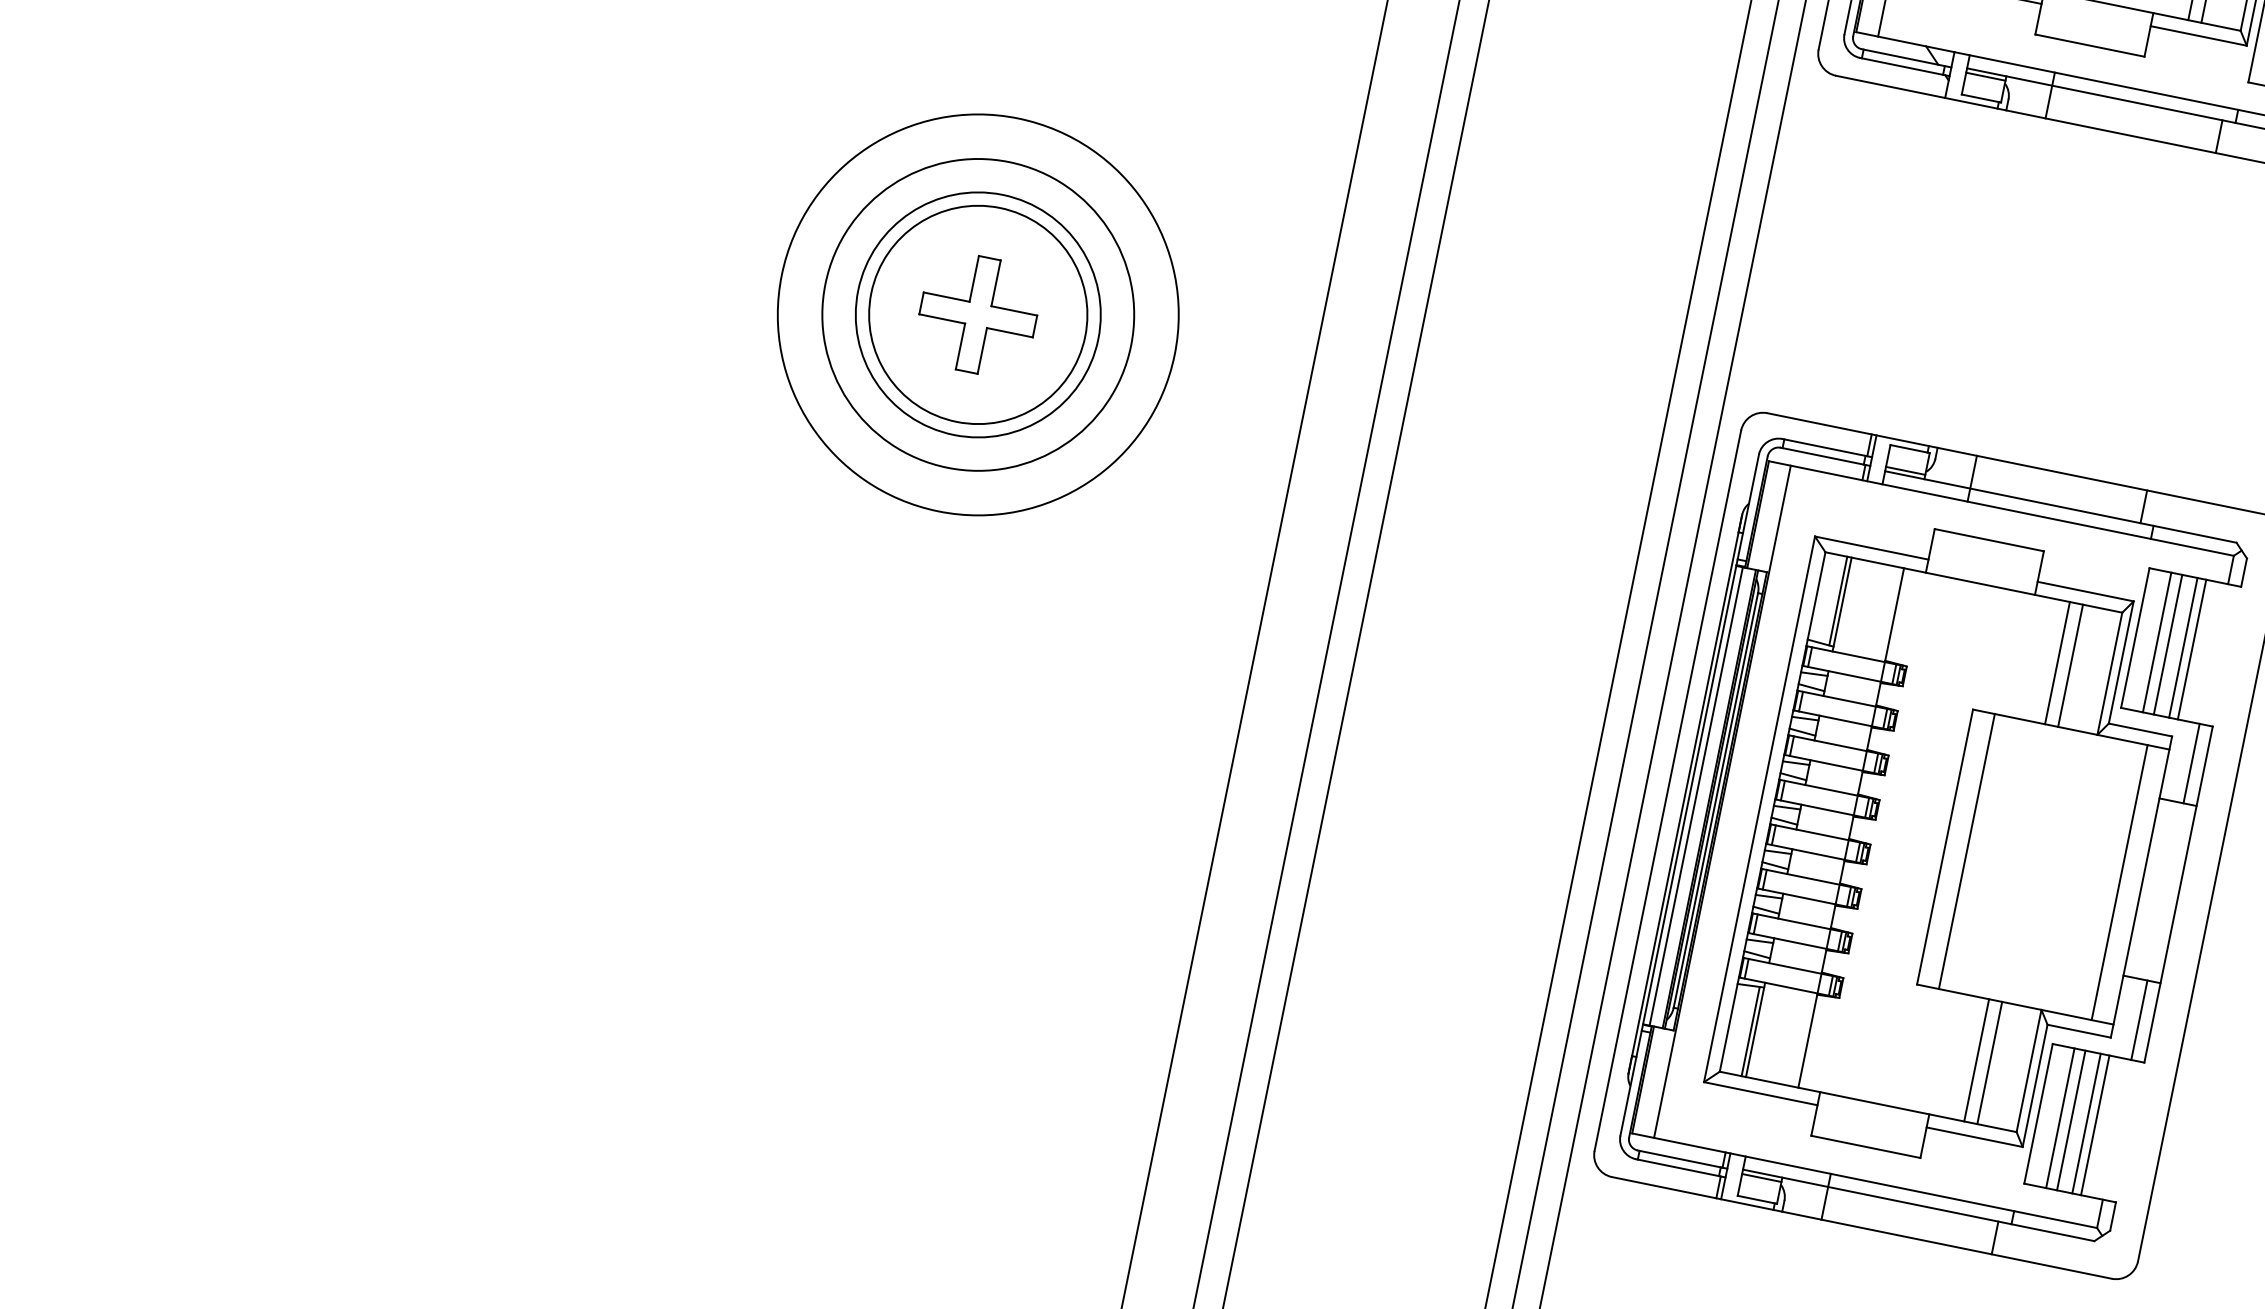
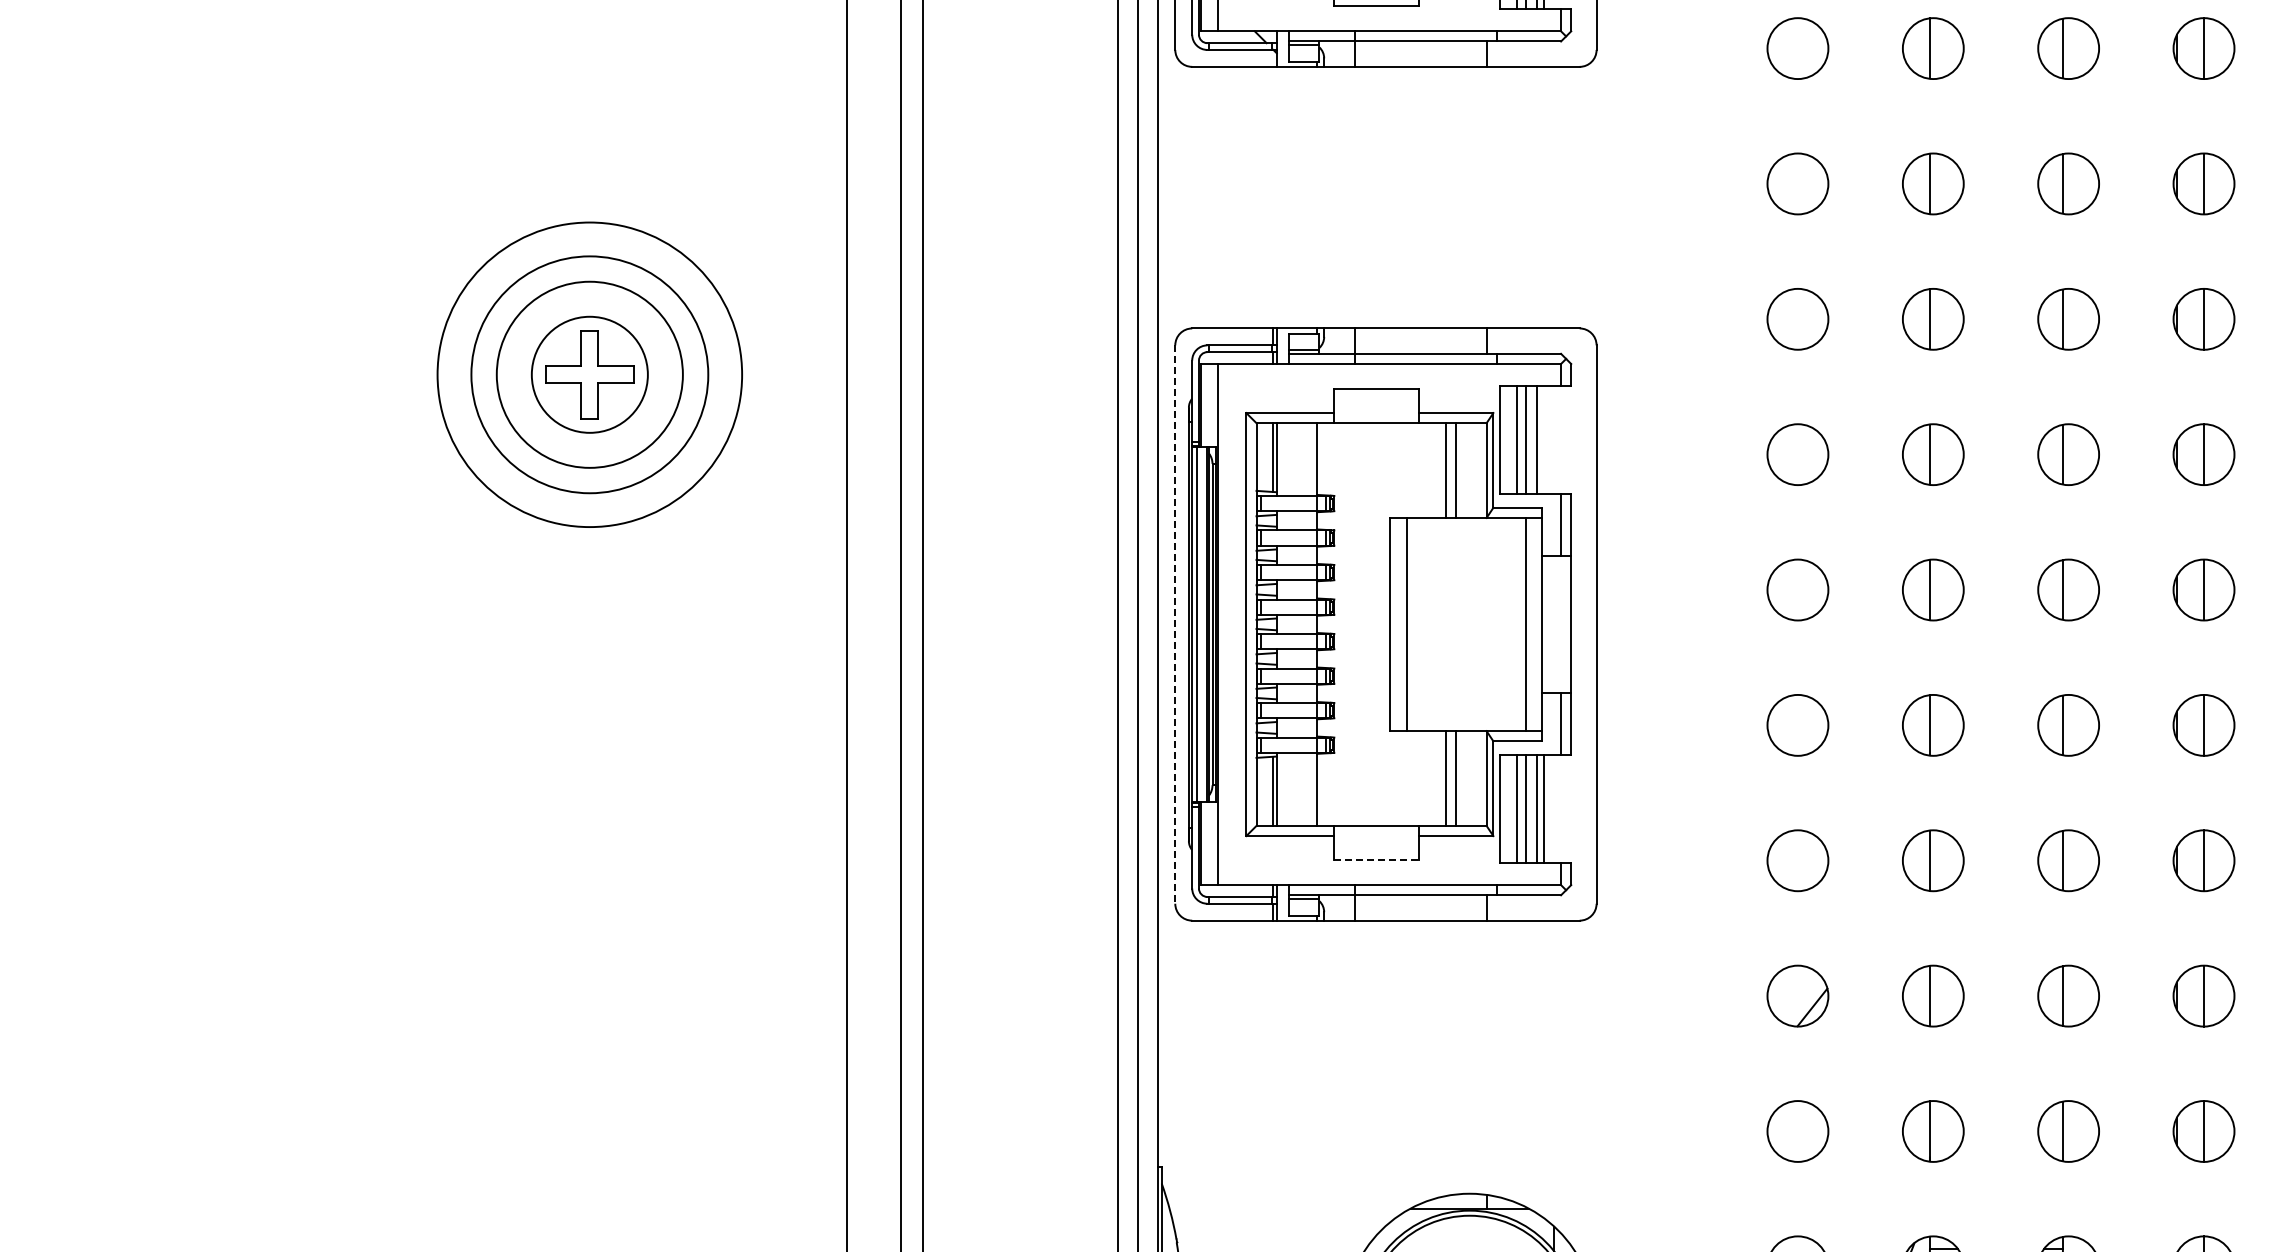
circle: (977, 314) -> (589, 374), size x0.7
line: (2192, 648) -> (1544, 439), removed
line: (1667, 791) -> (1175, 625), solid -> dashed
line: (1867, 1146) -> (1377, 859), solid -> dashed

